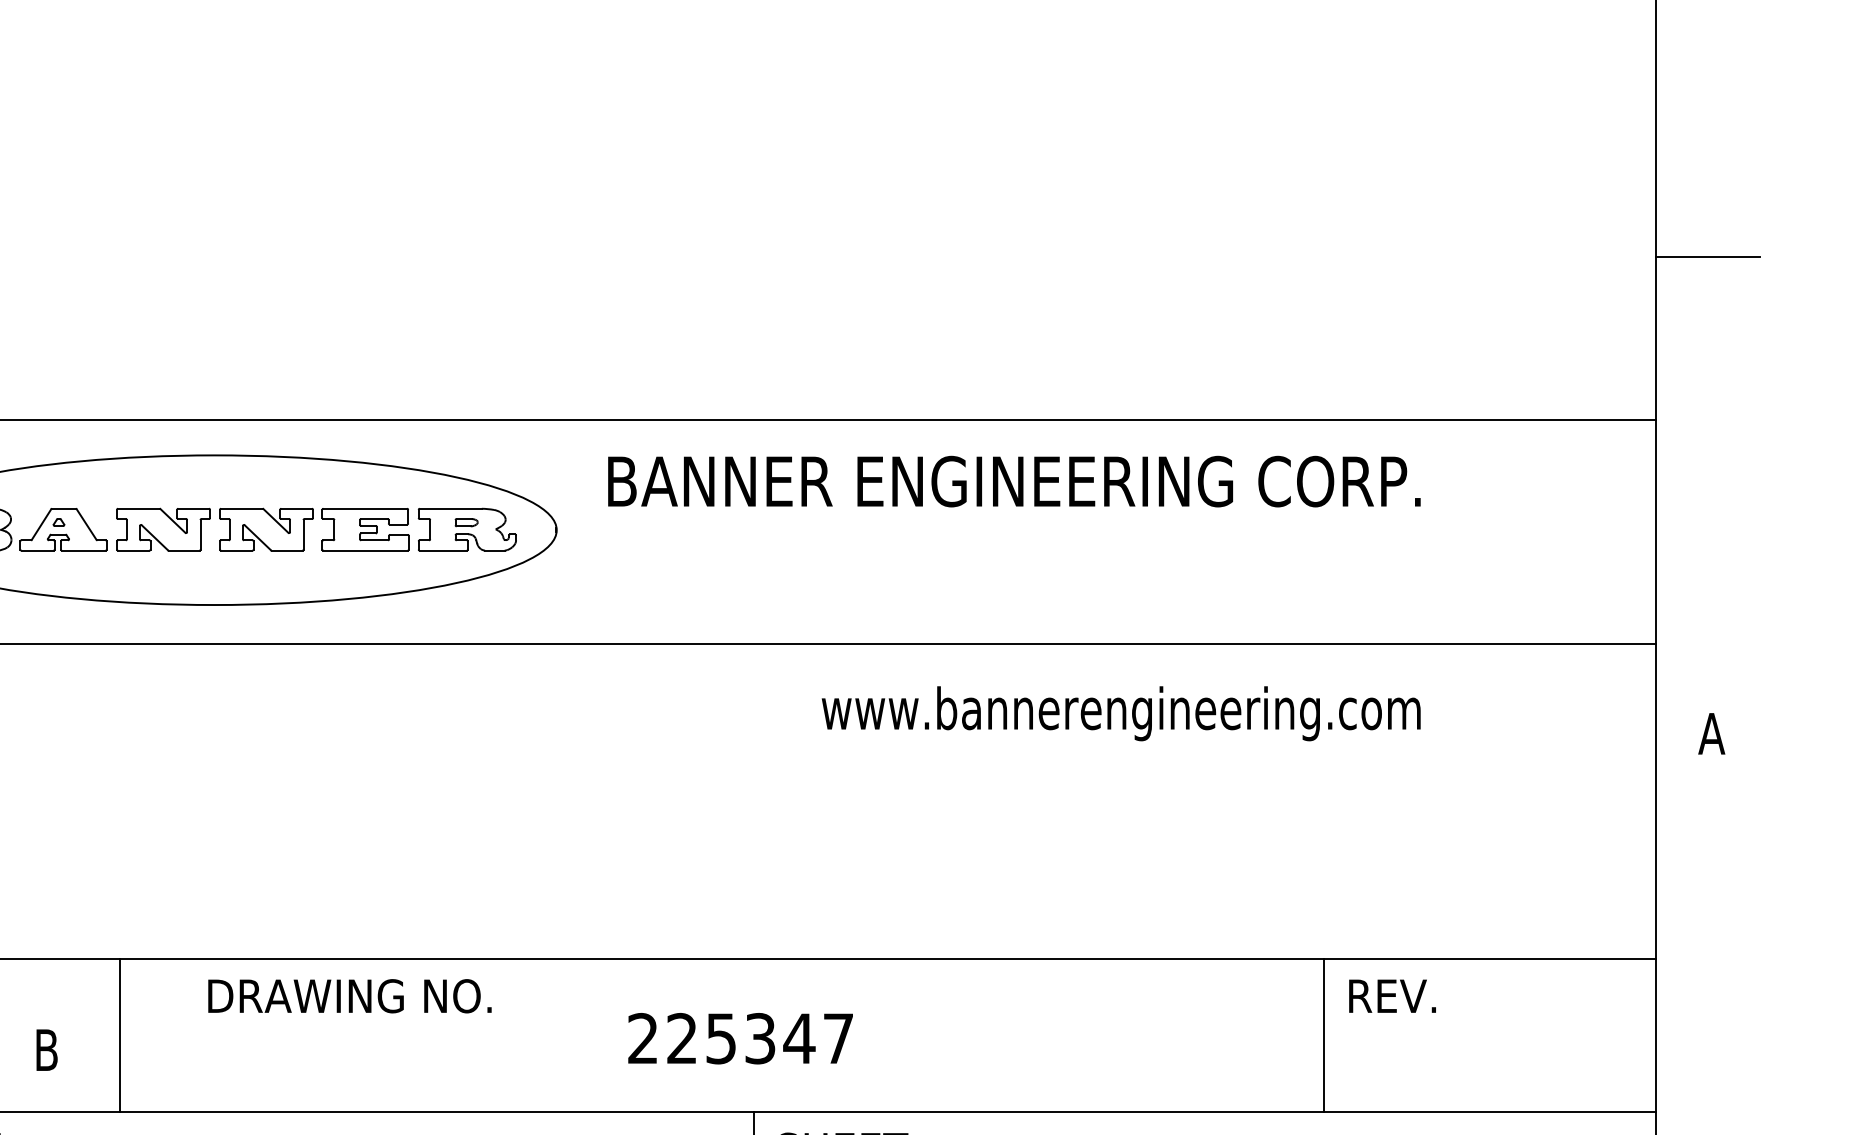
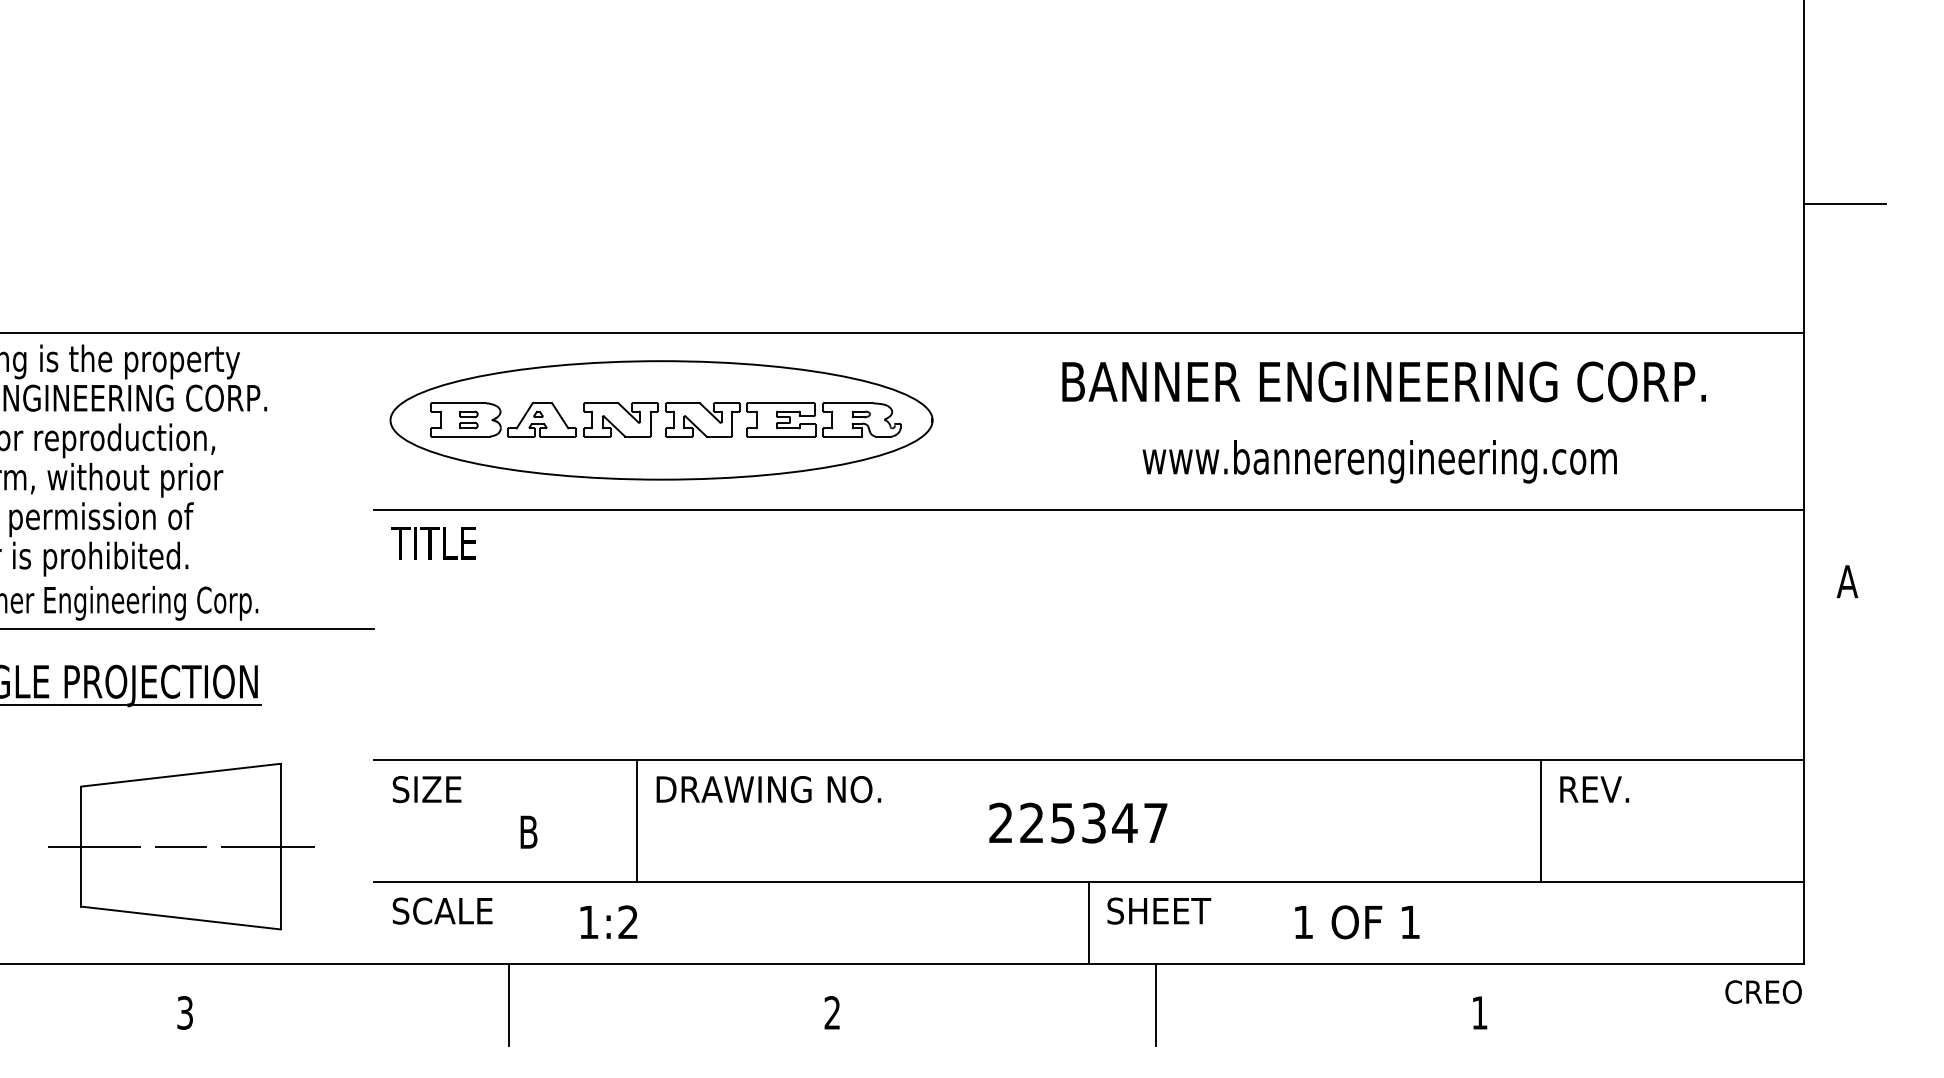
text: (1013, 481) -> (1383, 381), moved
text: (1120, 713) -> (1379, 461), moved
line: (120, 1035) -> (637, 820), moved

